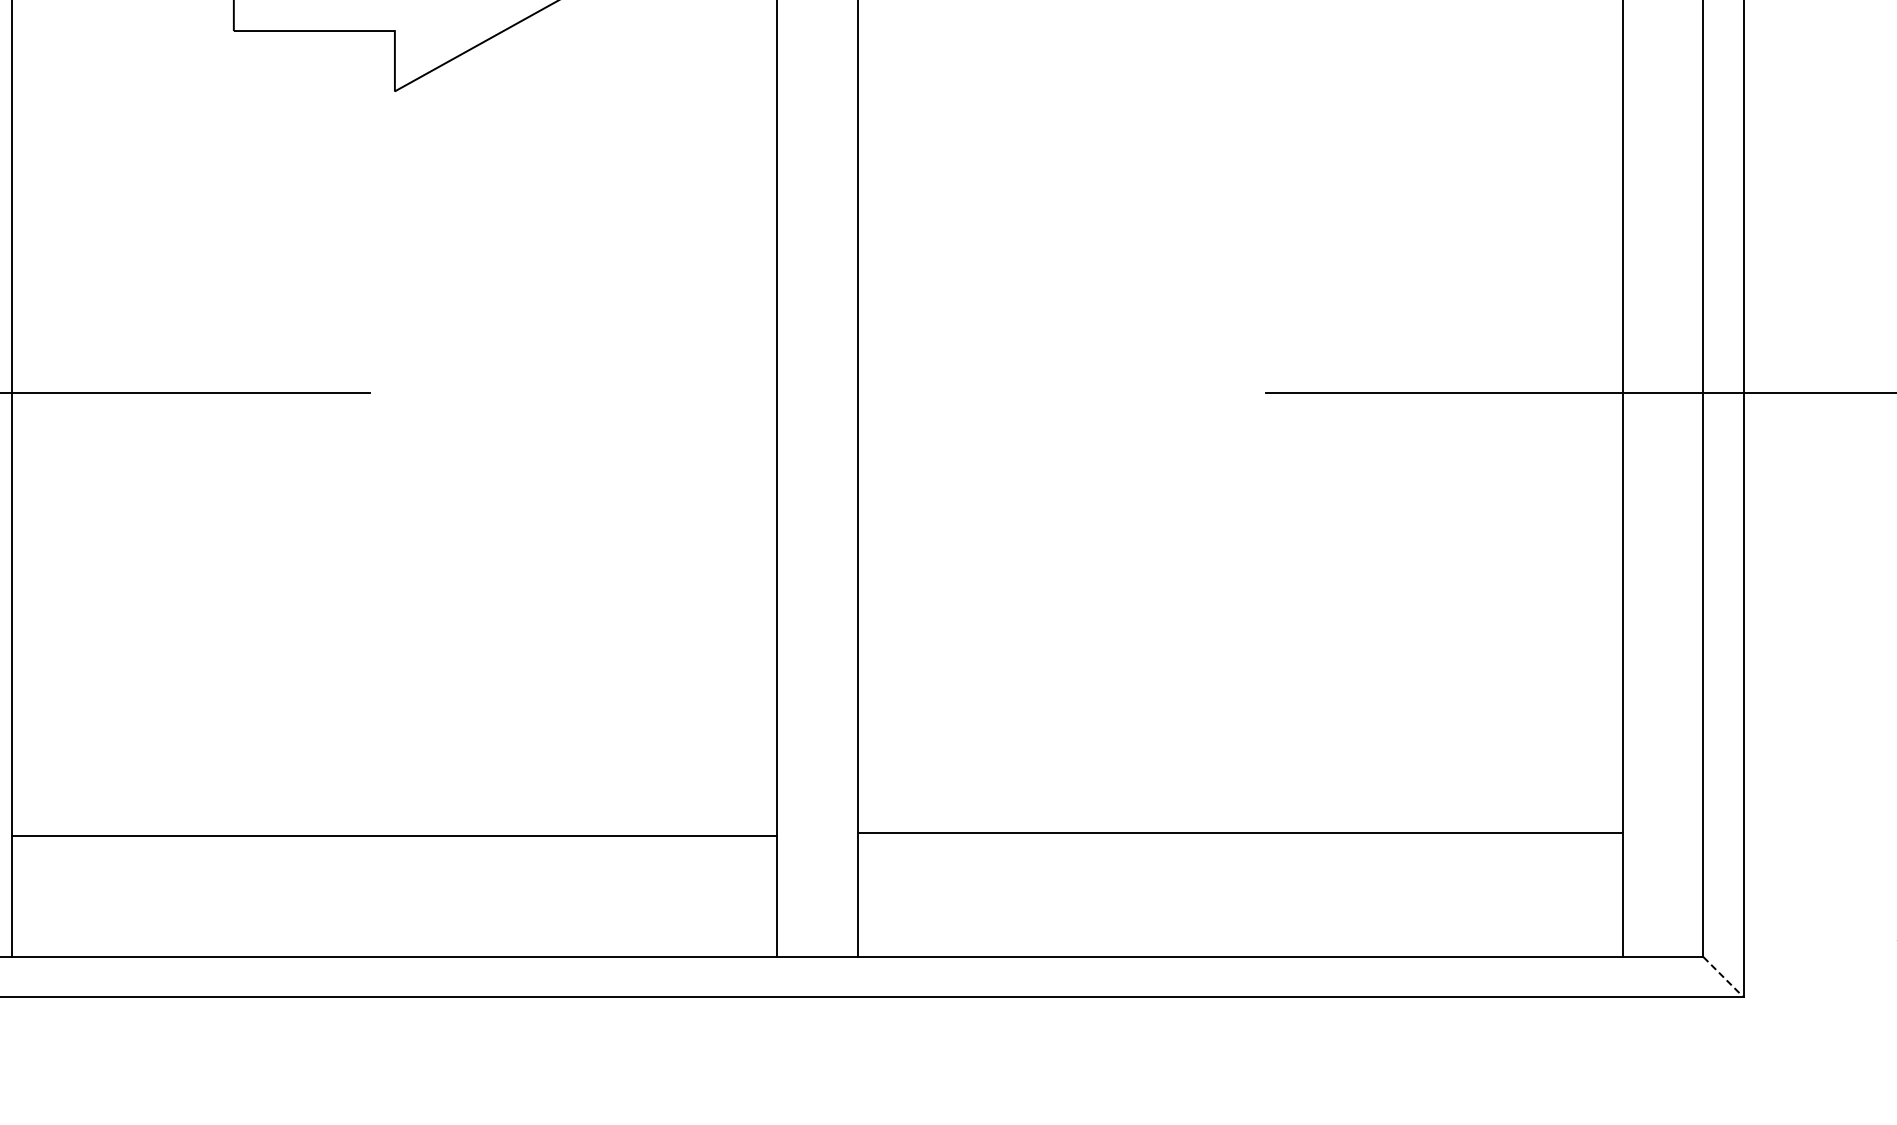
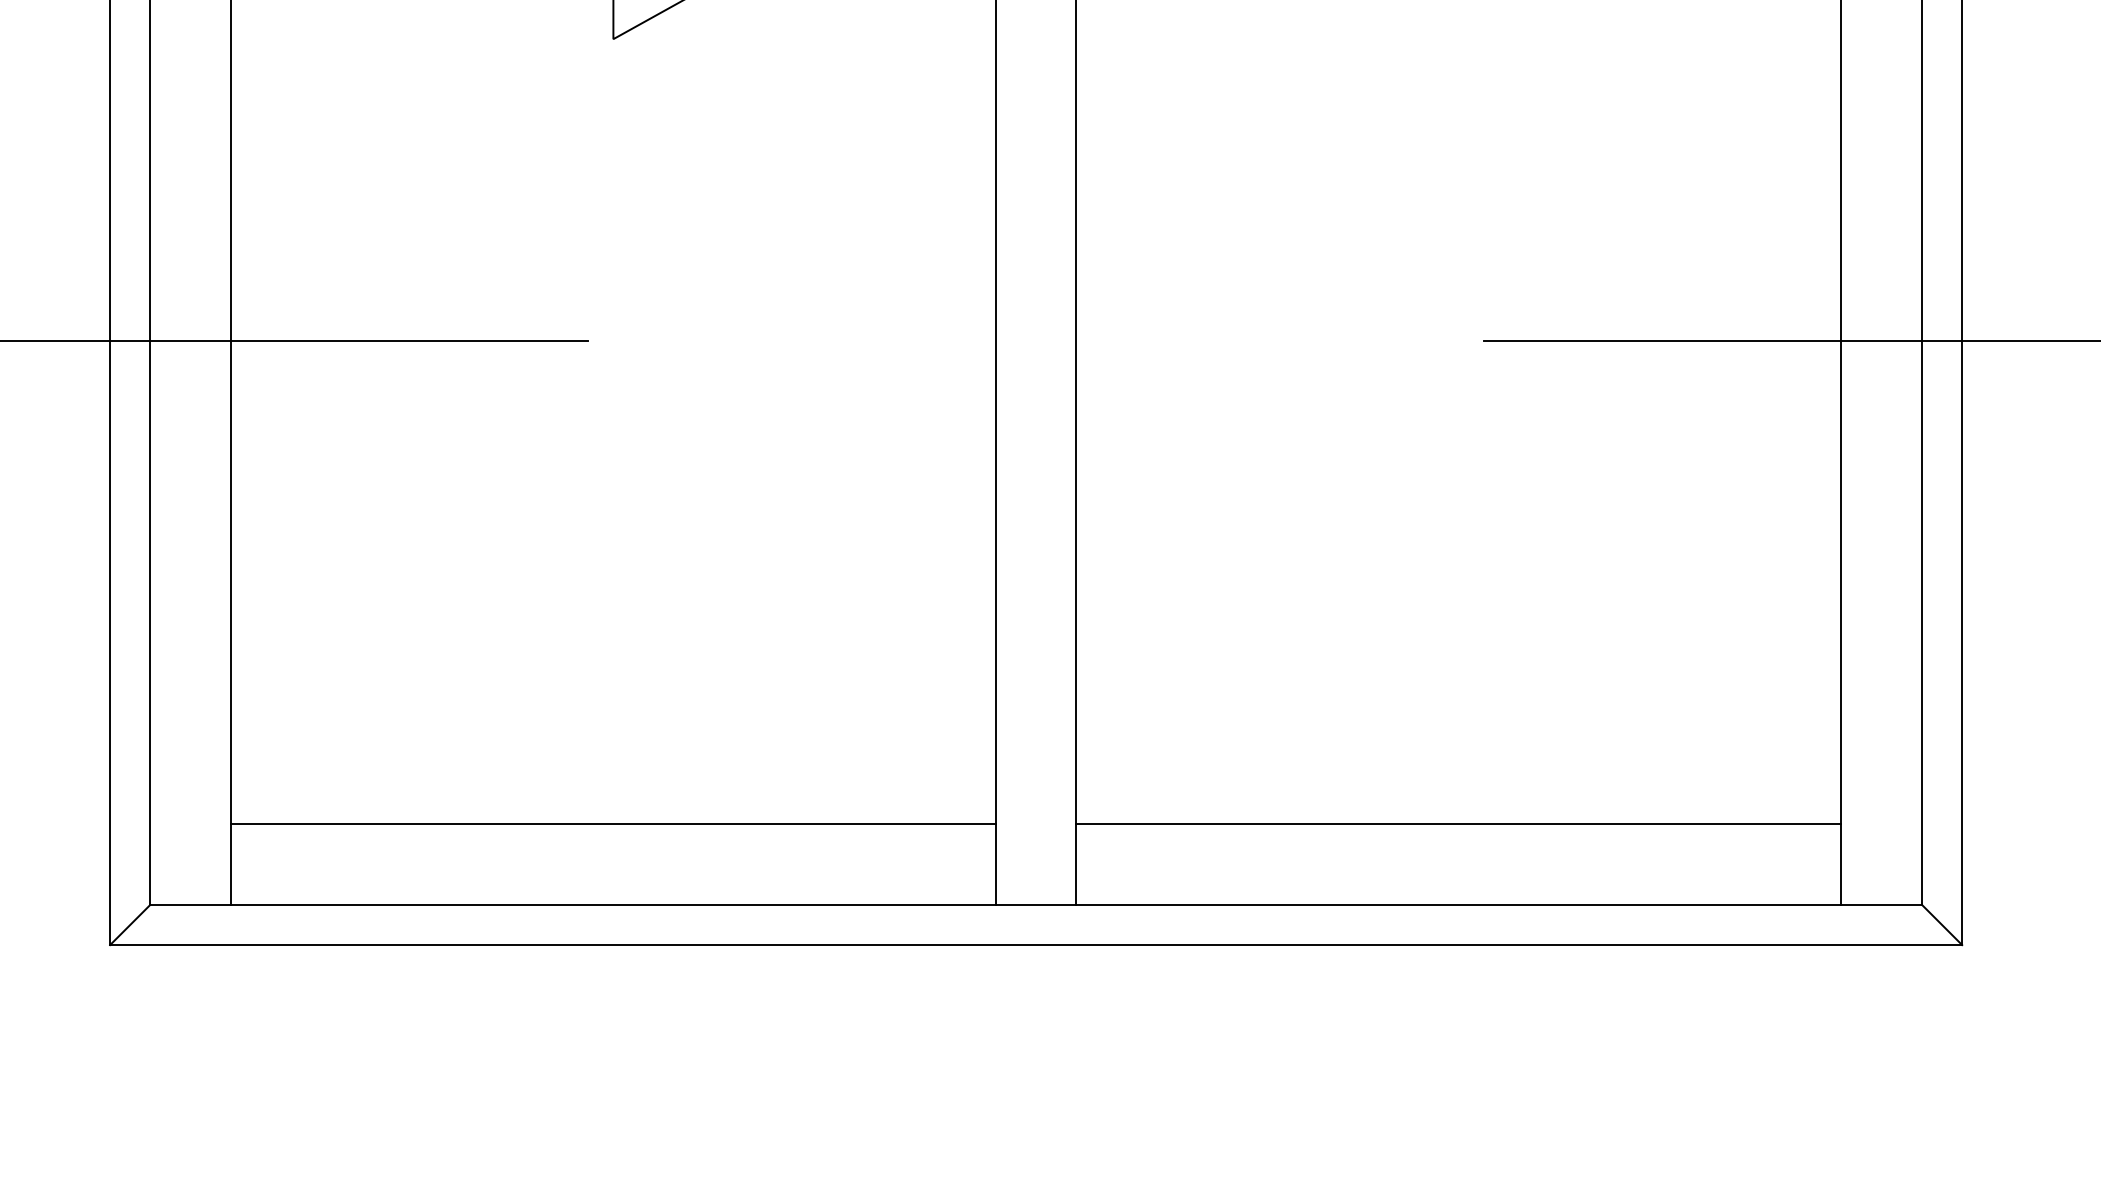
line: (1239, 832) -> (1458, 824), moved
line: (393, 835) -> (612, 824), moved
line: (1723, 977) -> (1942, 925), dashed -> solid

